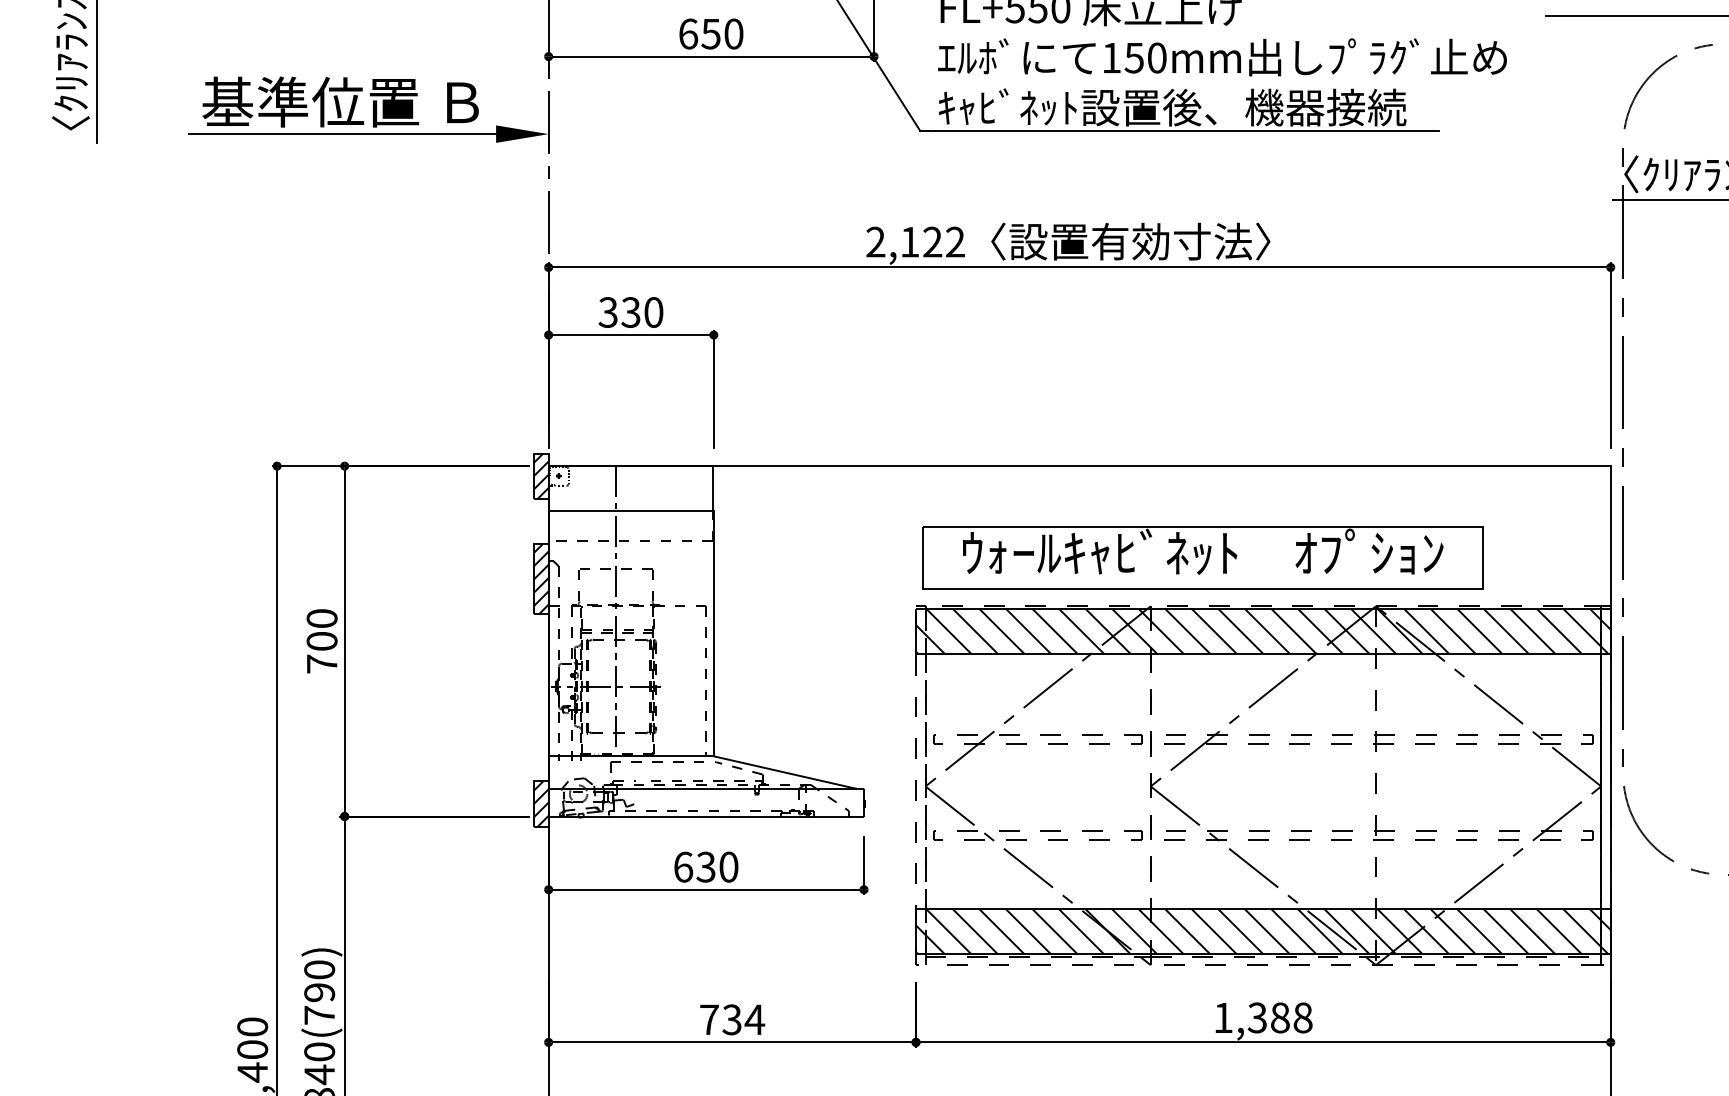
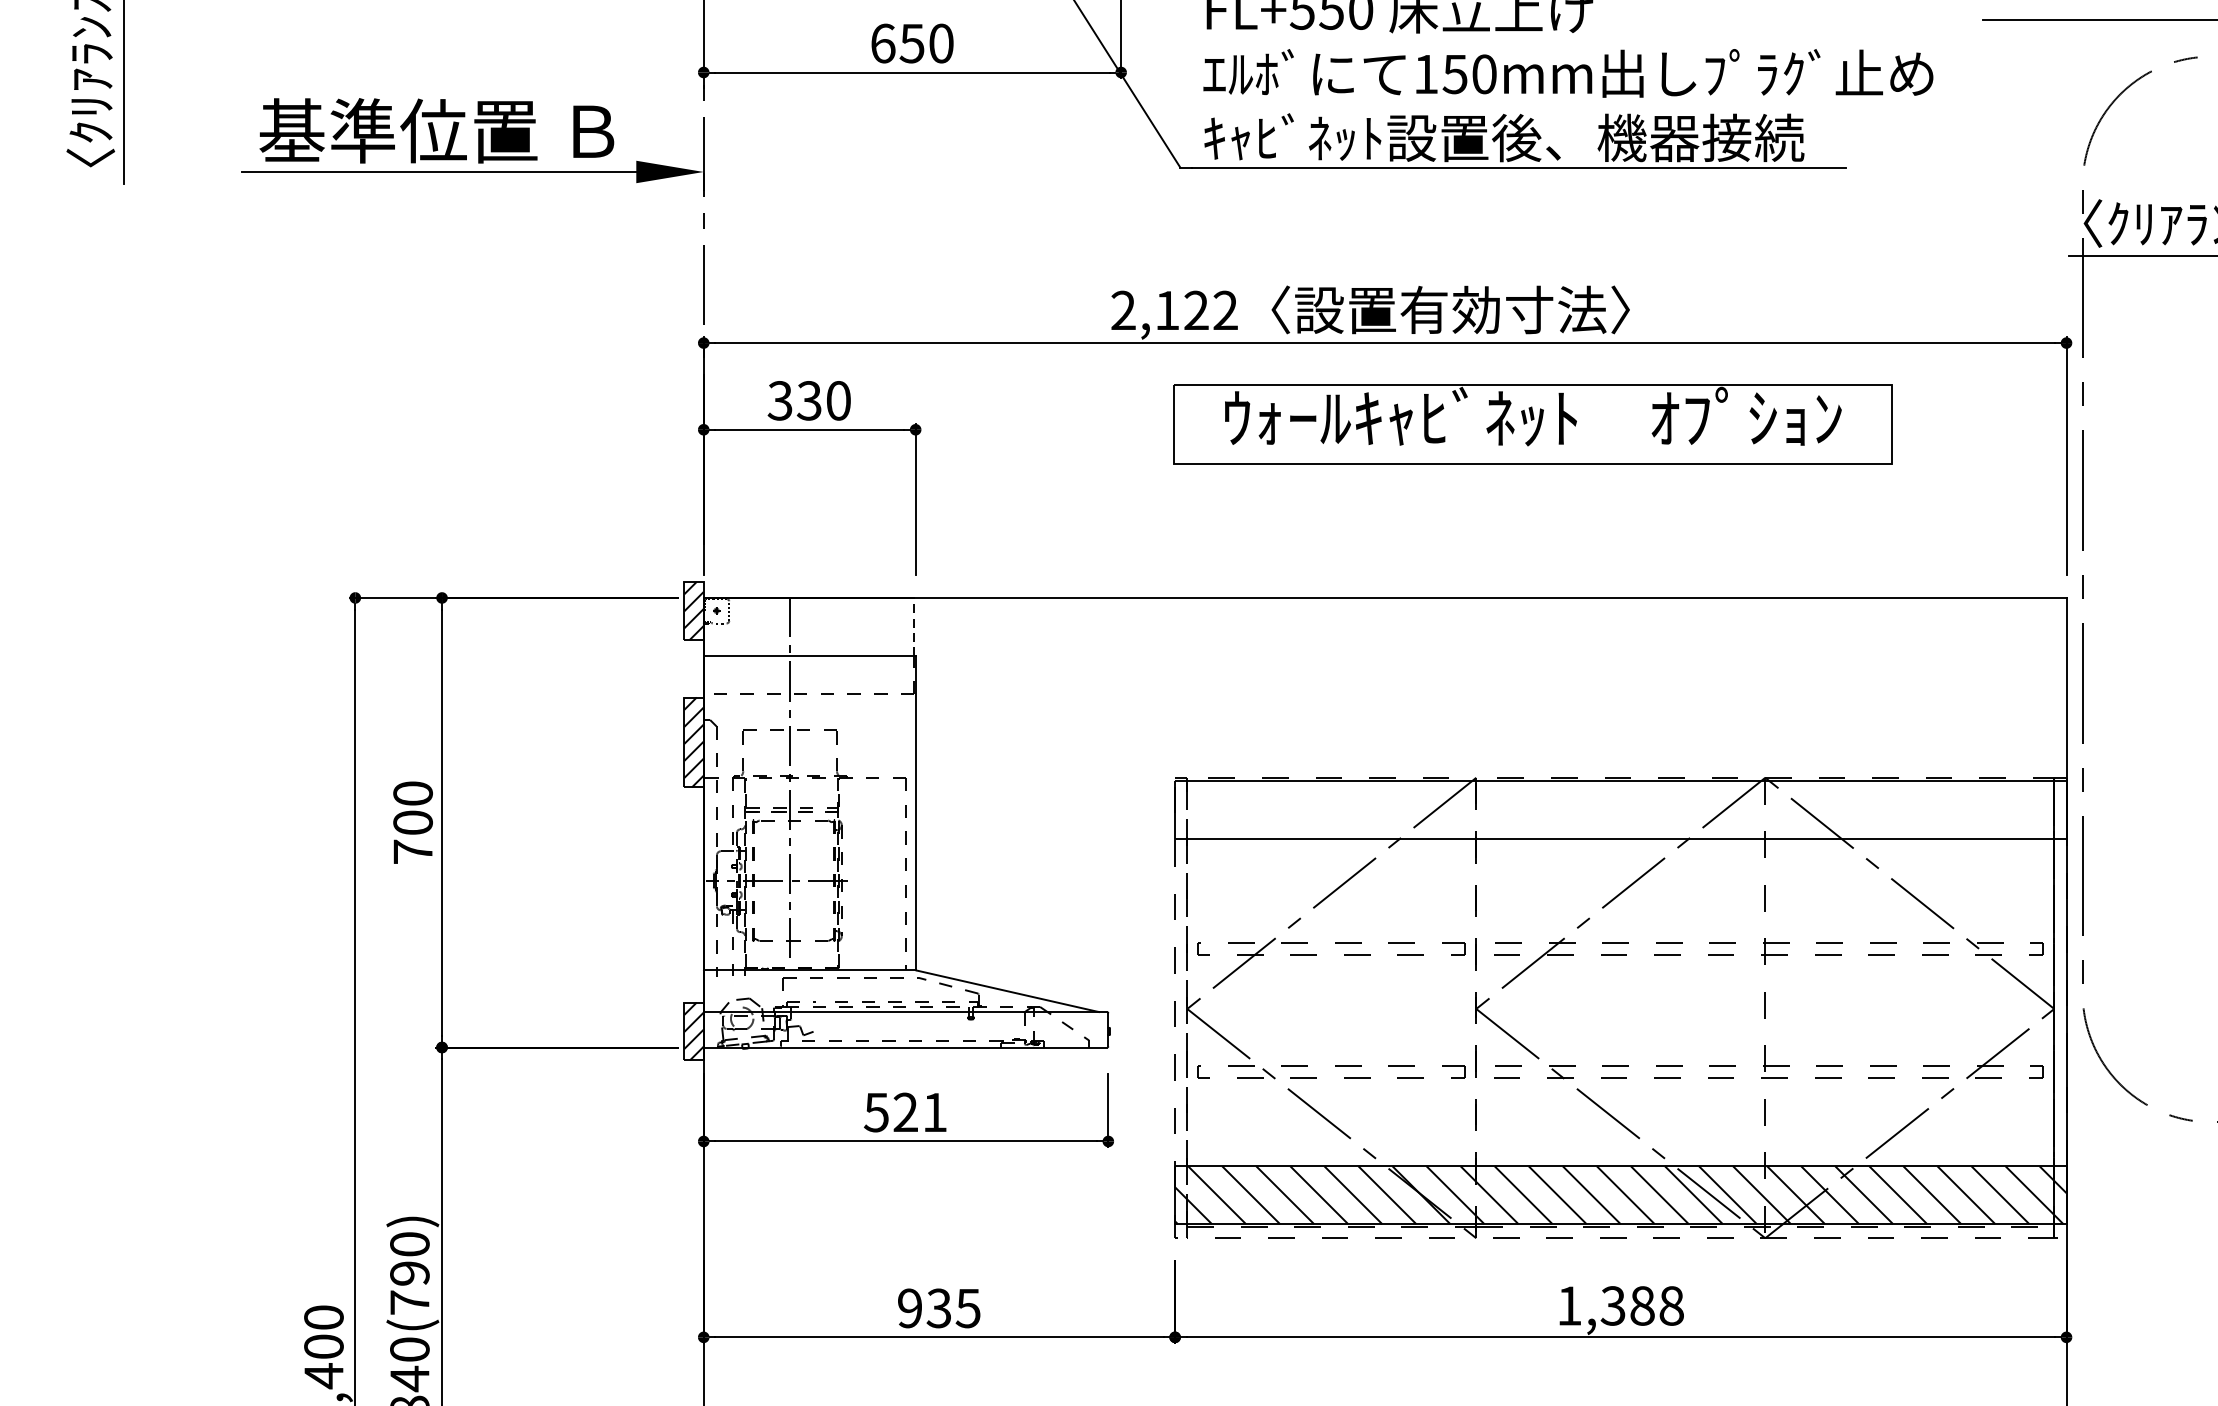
line: (712, 488) -> (913, 626), solid -> dashed
part: (1202, 557) -> (1532, 423), moved
hatch: (1263, 630) -> (1620, 808), removed
text: (705, 866) -> (904, 1111), 630 -> 521
text: (732, 1019) -> (939, 1307), 734 -> 935

